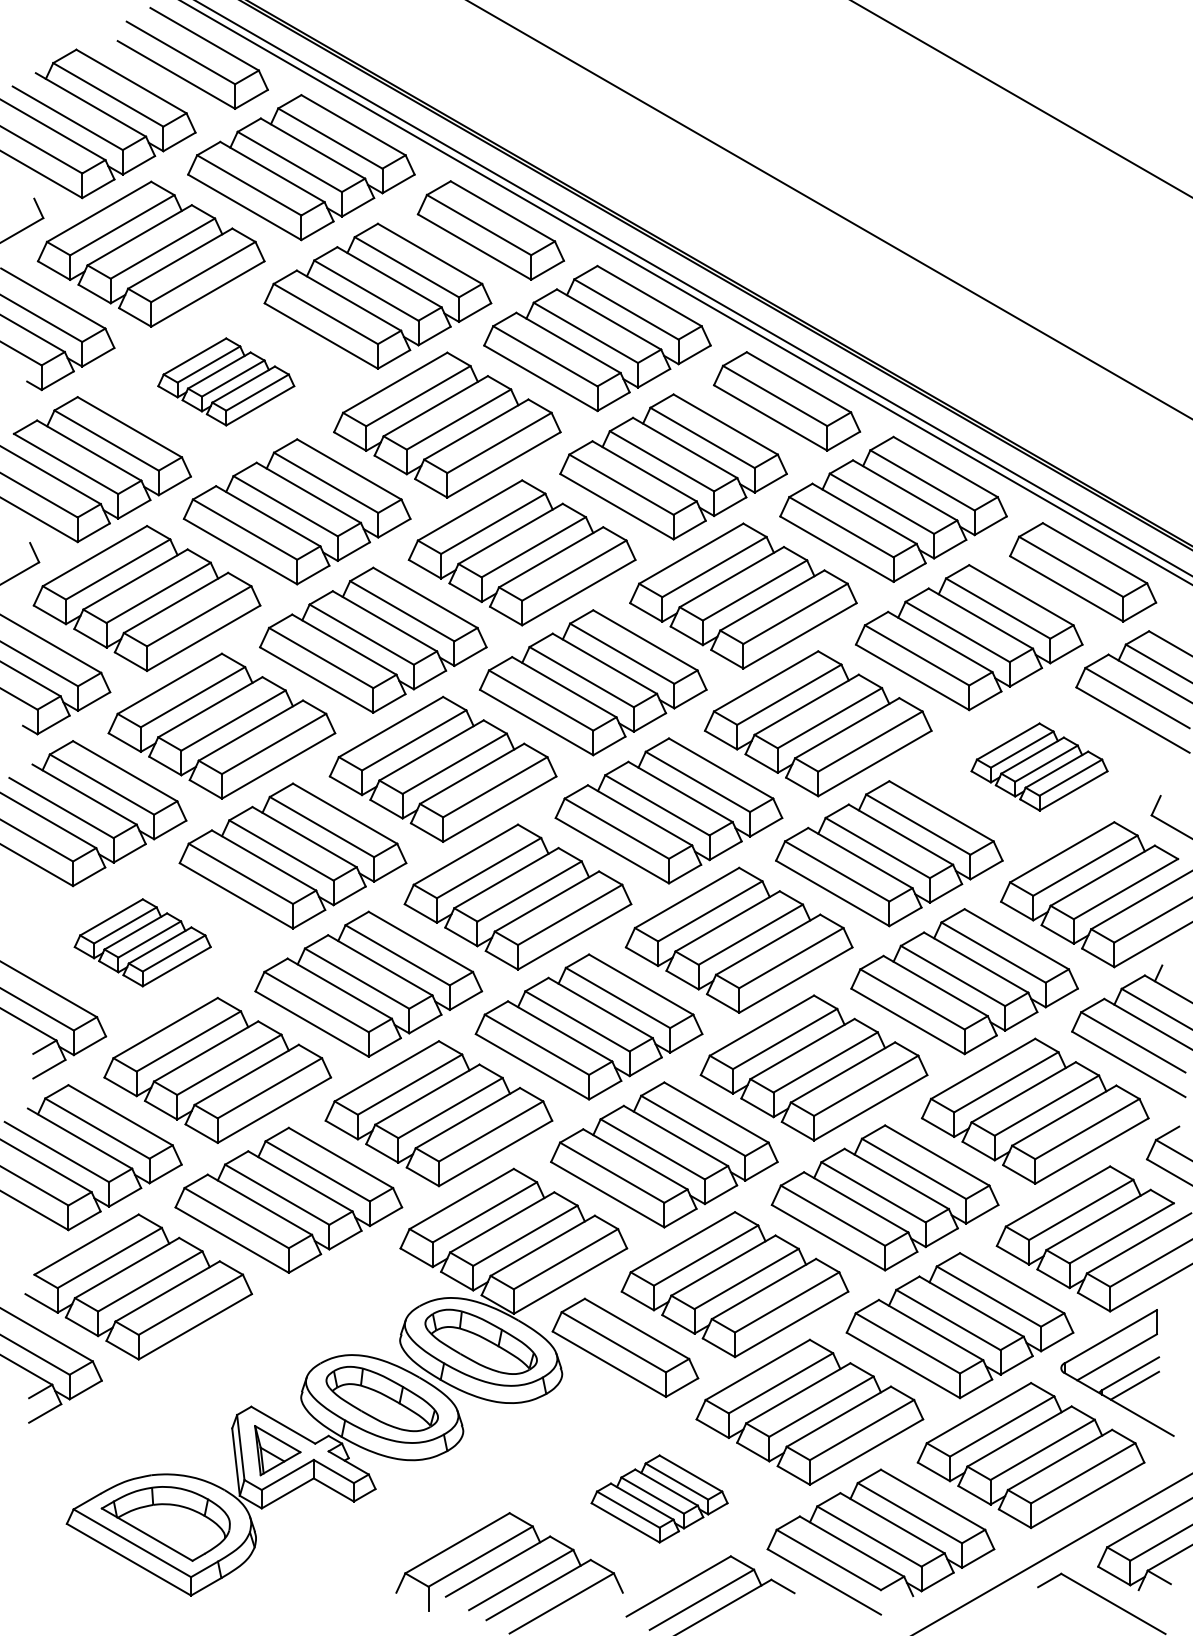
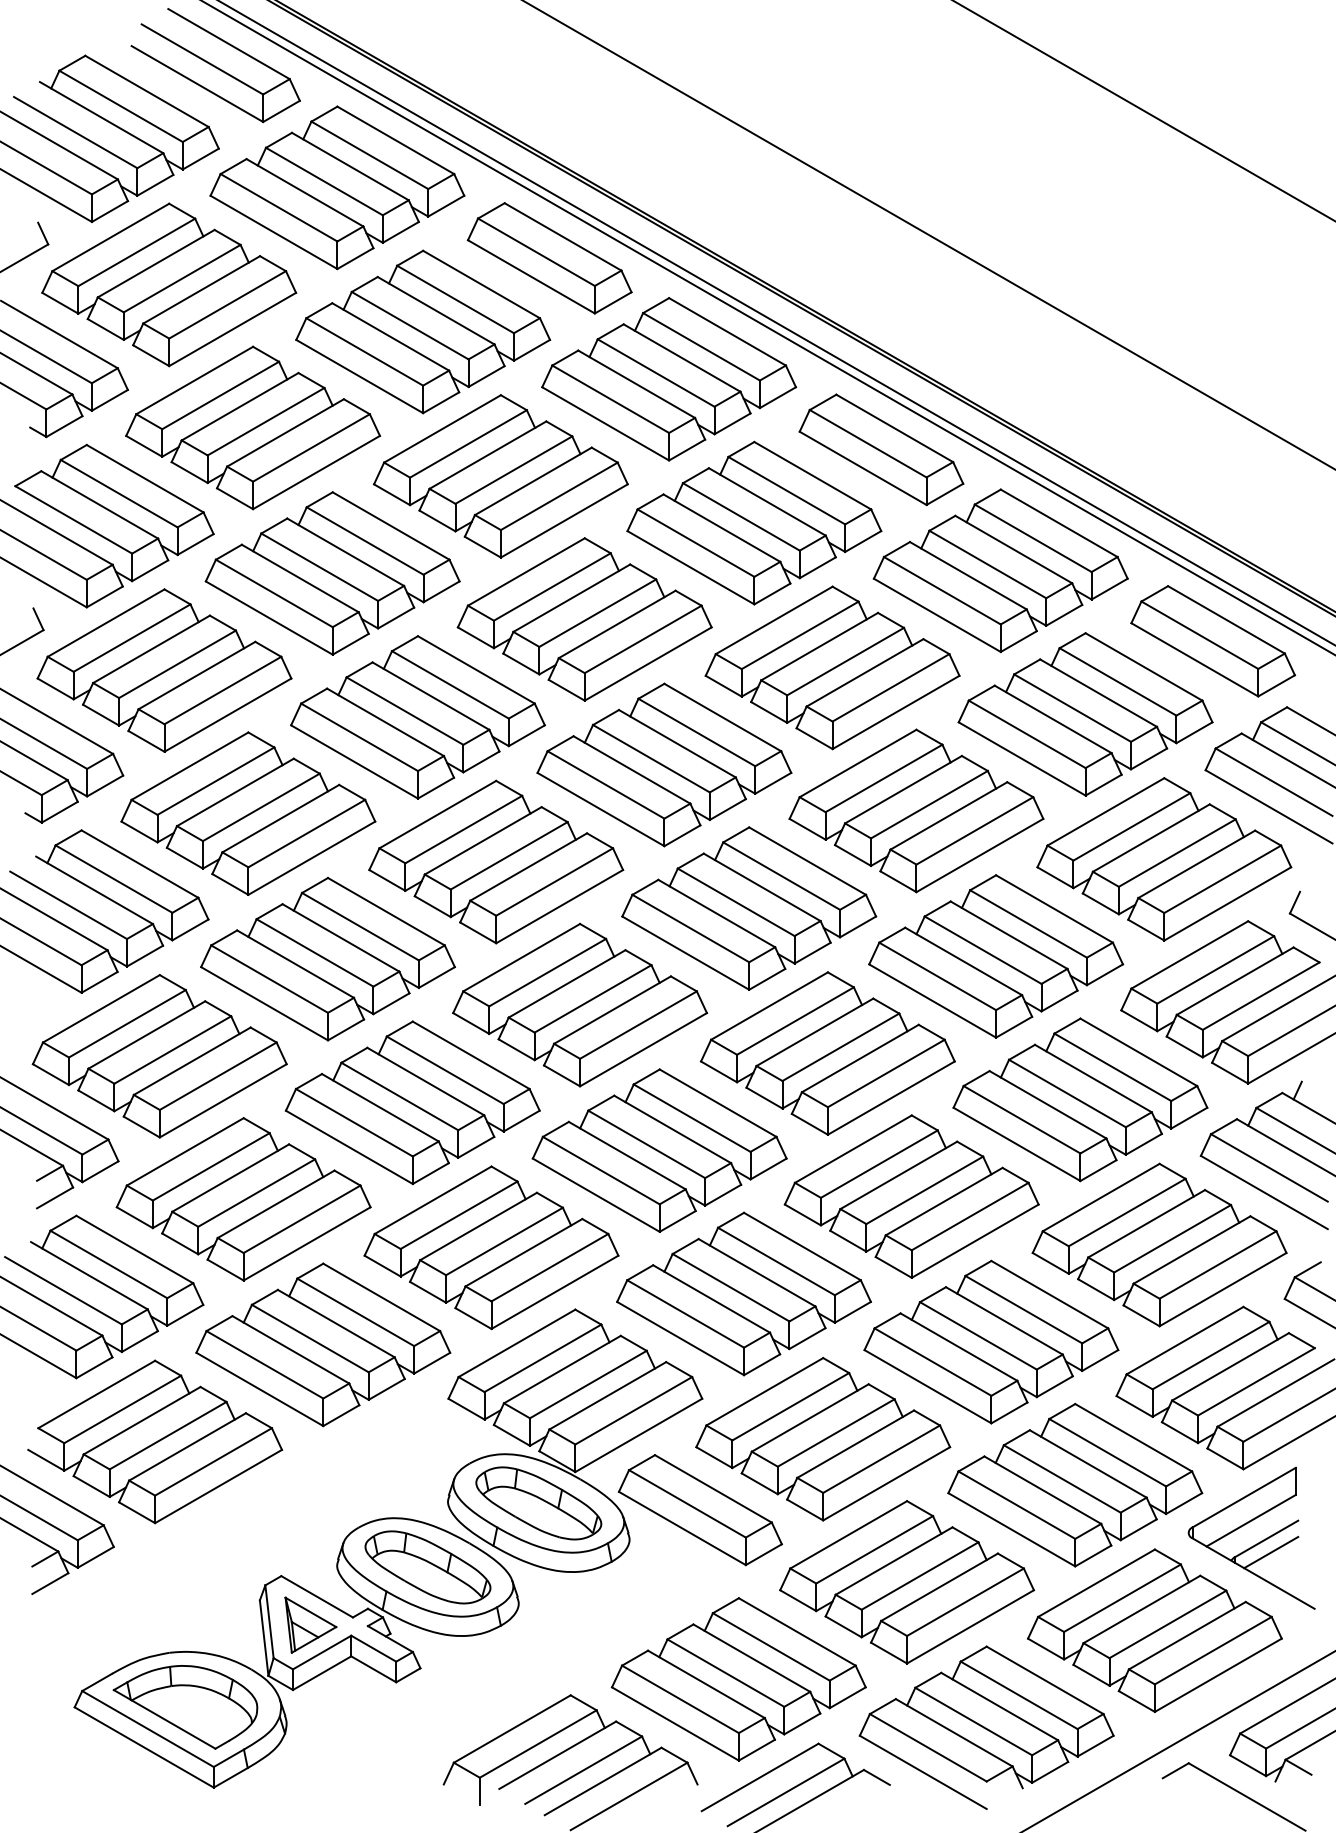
part: (226, 381) -> (253, 427), size x1.67
part: (1039, 767) -> (1164, 859), size x1.67
part: (142, 942) -> (159, 1056), size x1.67
part: (659, 1499) -> (738, 1679), size x1.67

